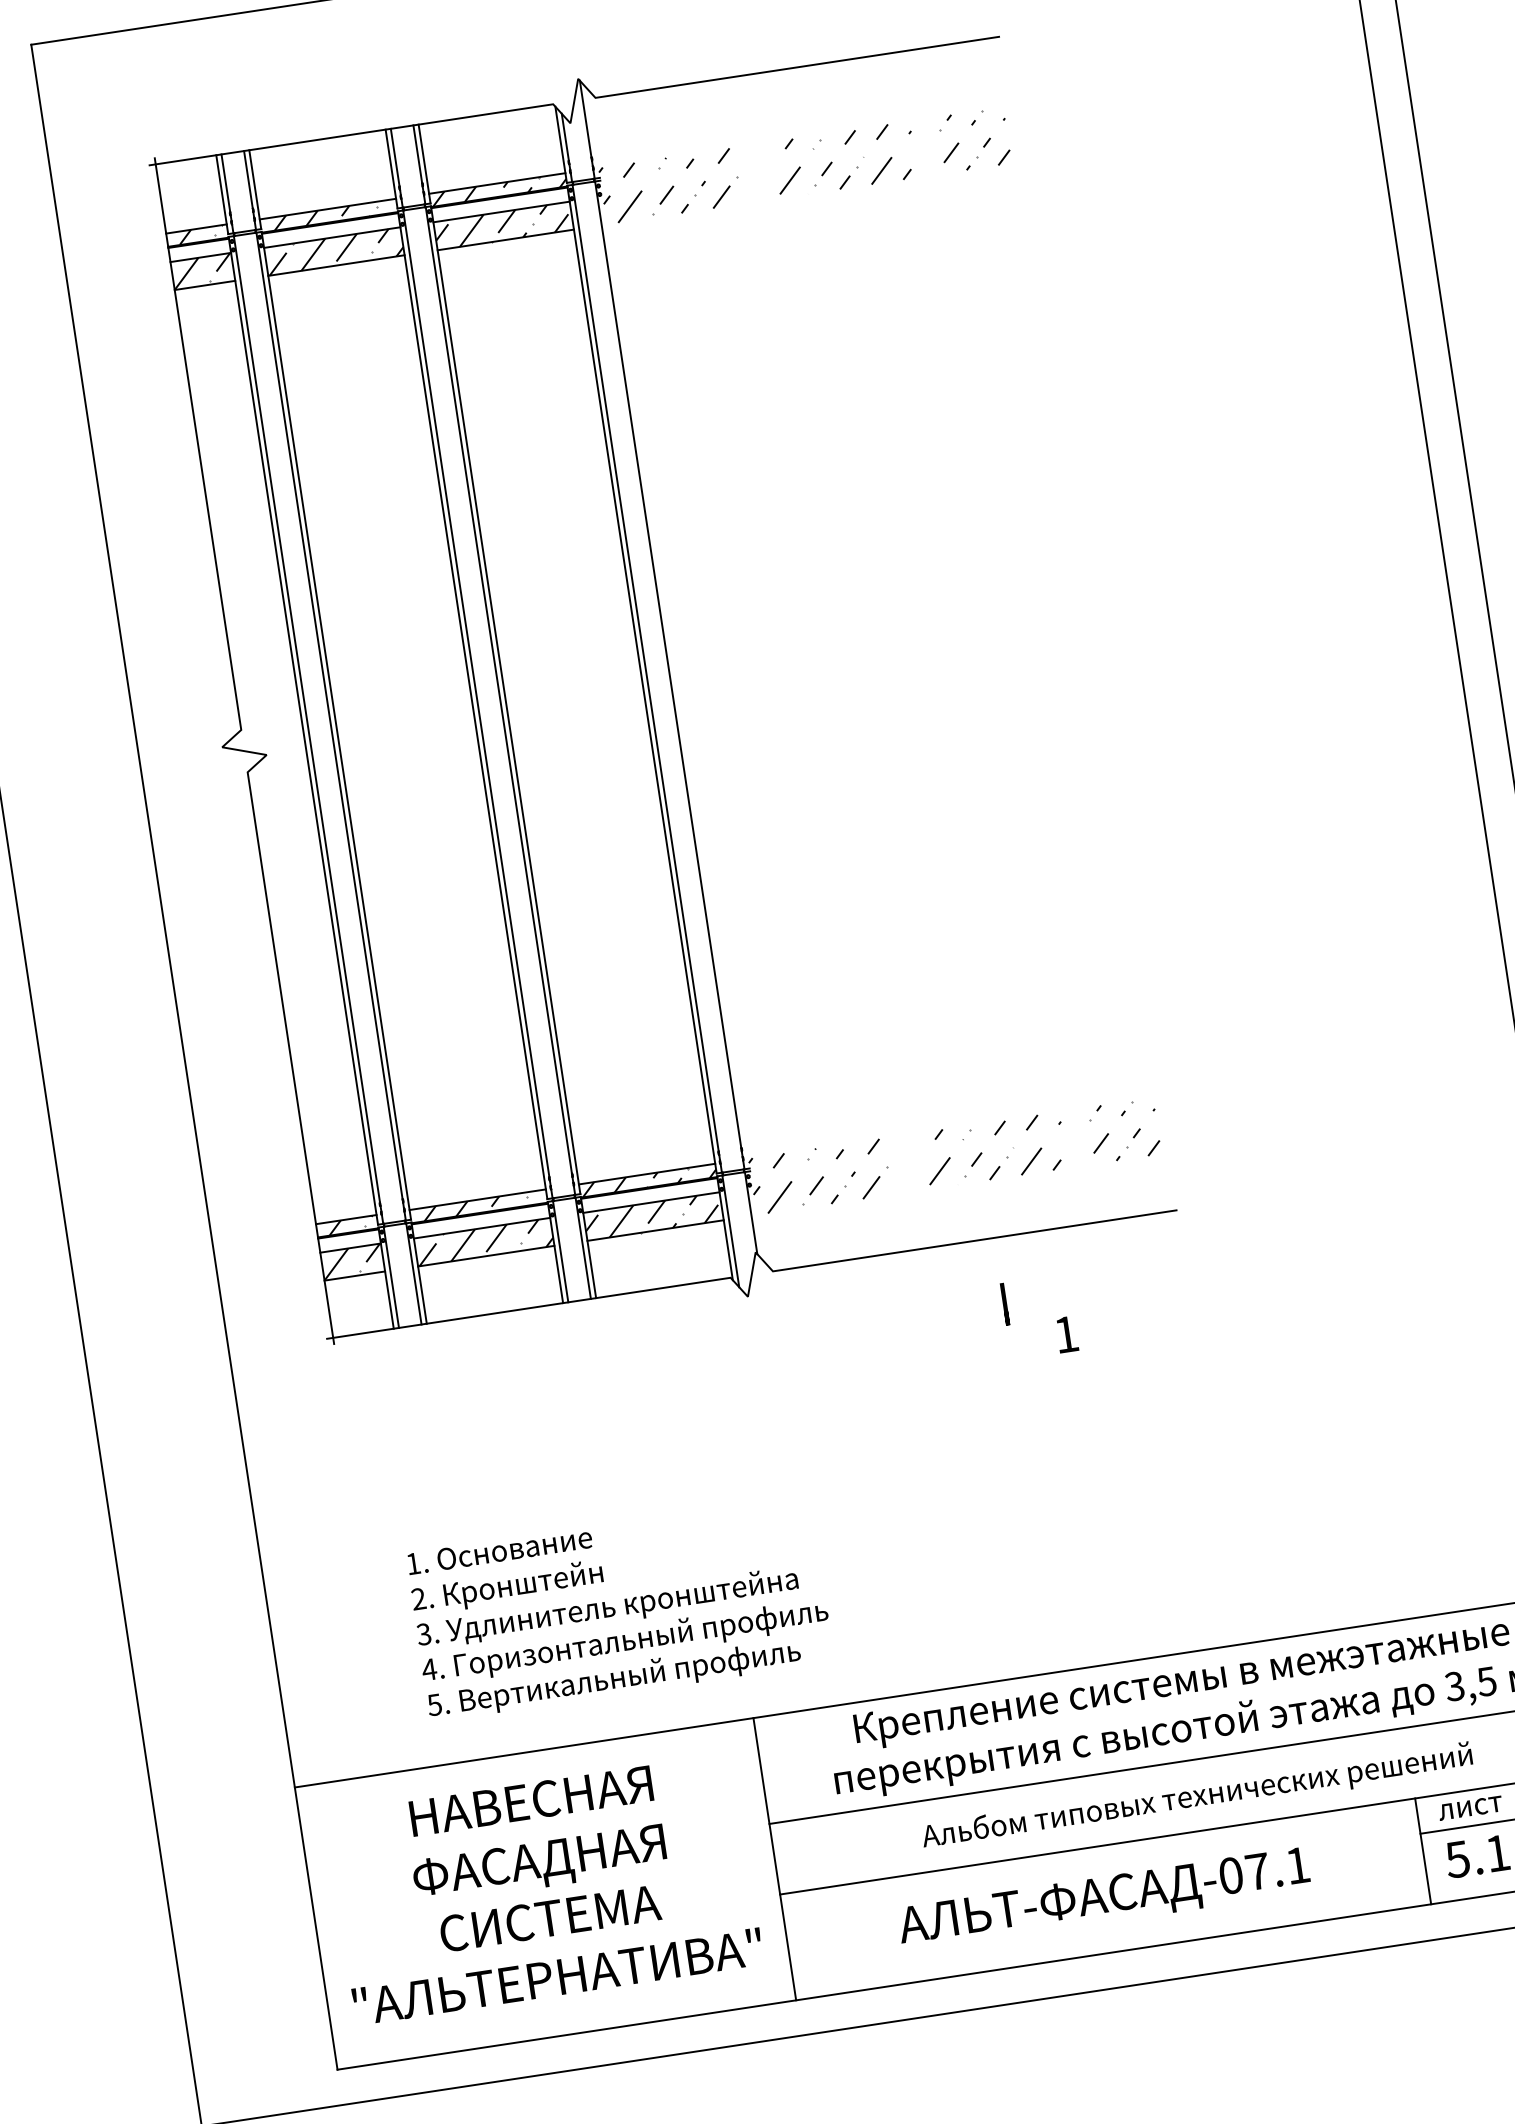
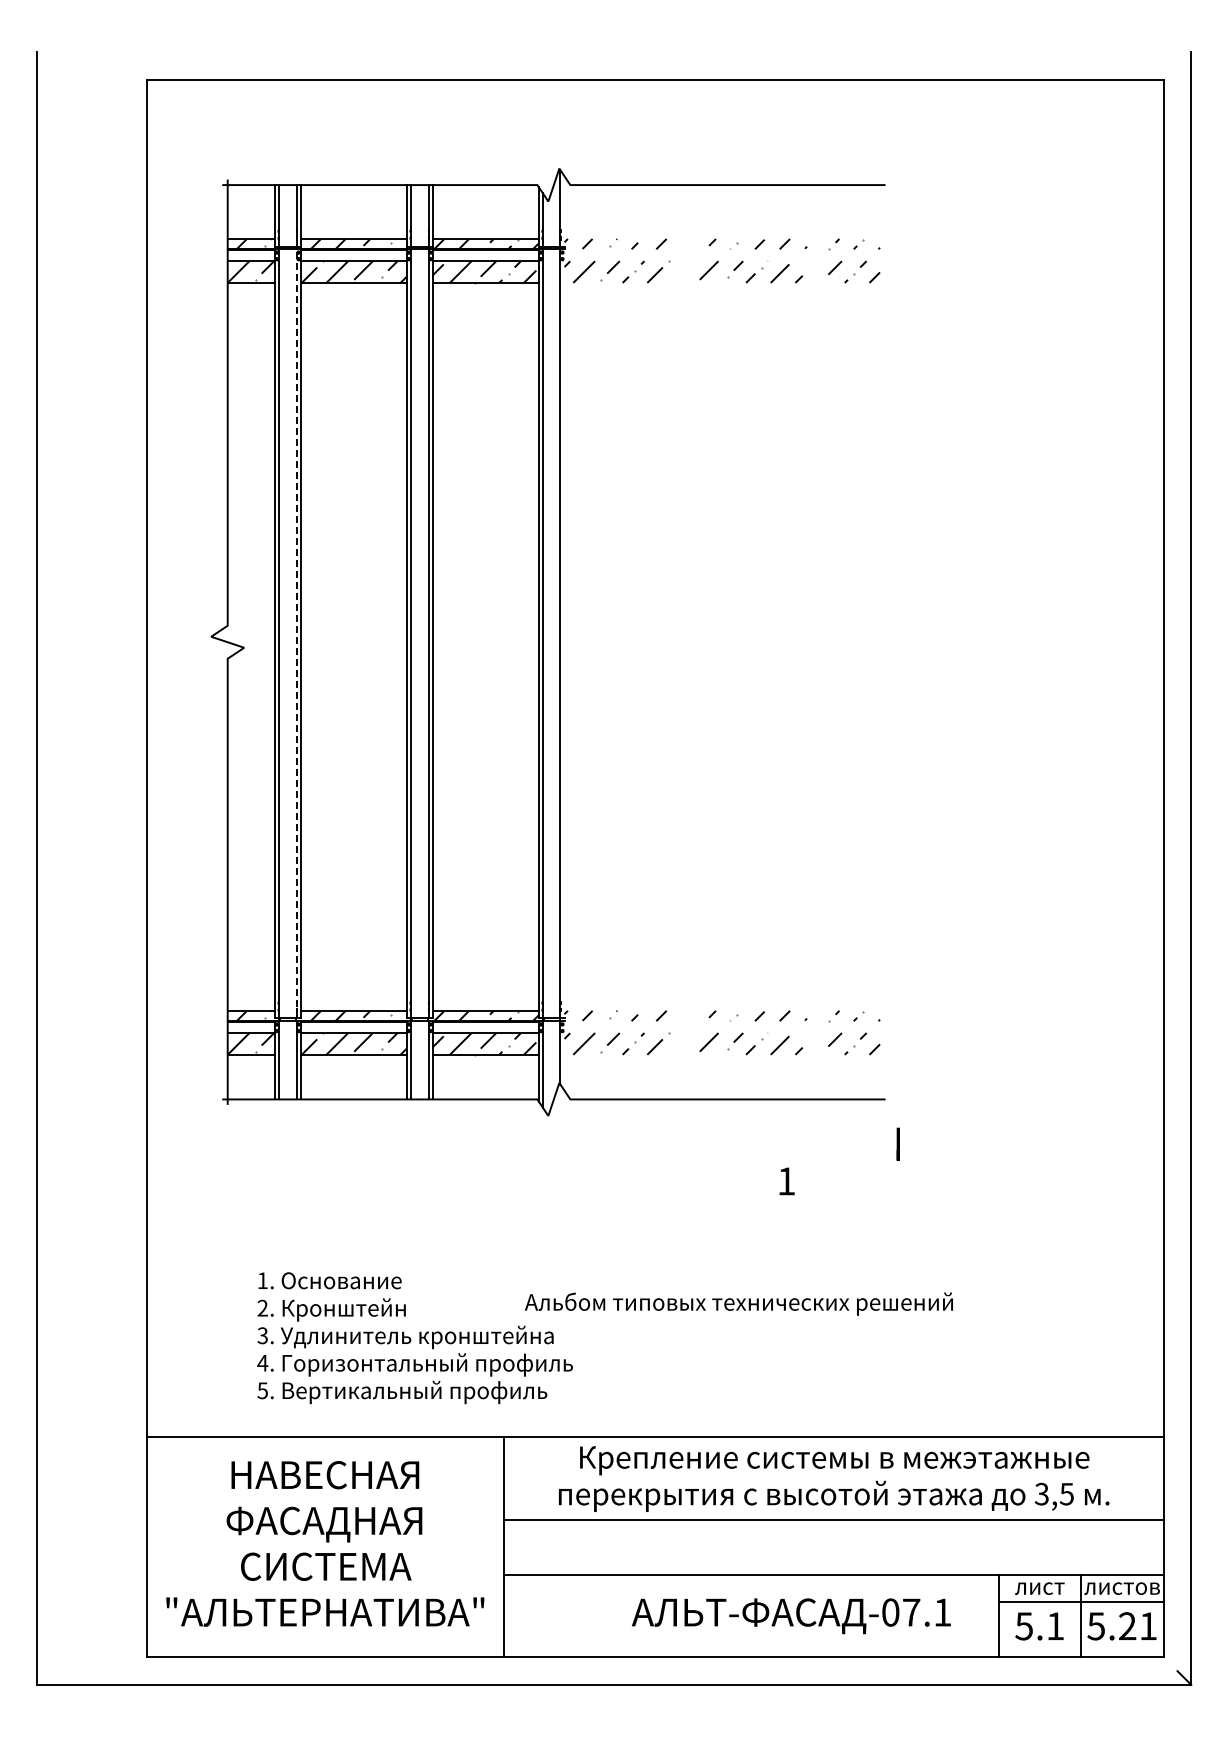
line: (331, 726) -> (296, 633), solid -> dashed
line: (1003, 1303) -> (897, 1143), moved
text: (1196, 1796) -> (738, 1303), moved
text: (1104, 1900) -> (791, 1616), moved

